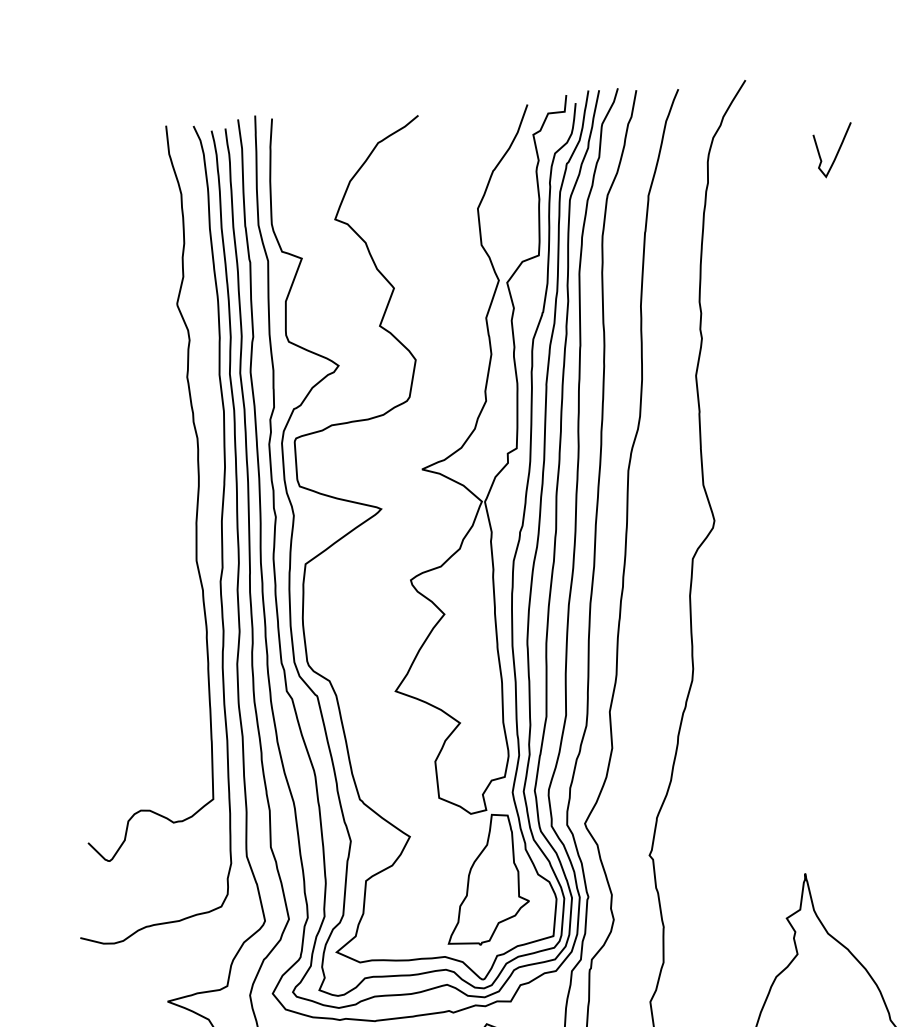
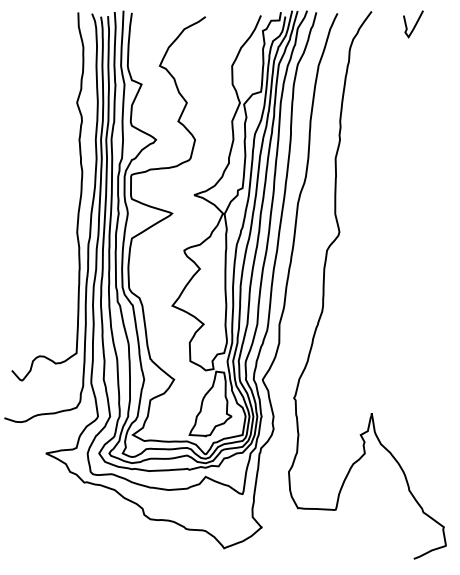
curve: (835, 152) -> (414, 25), moved

